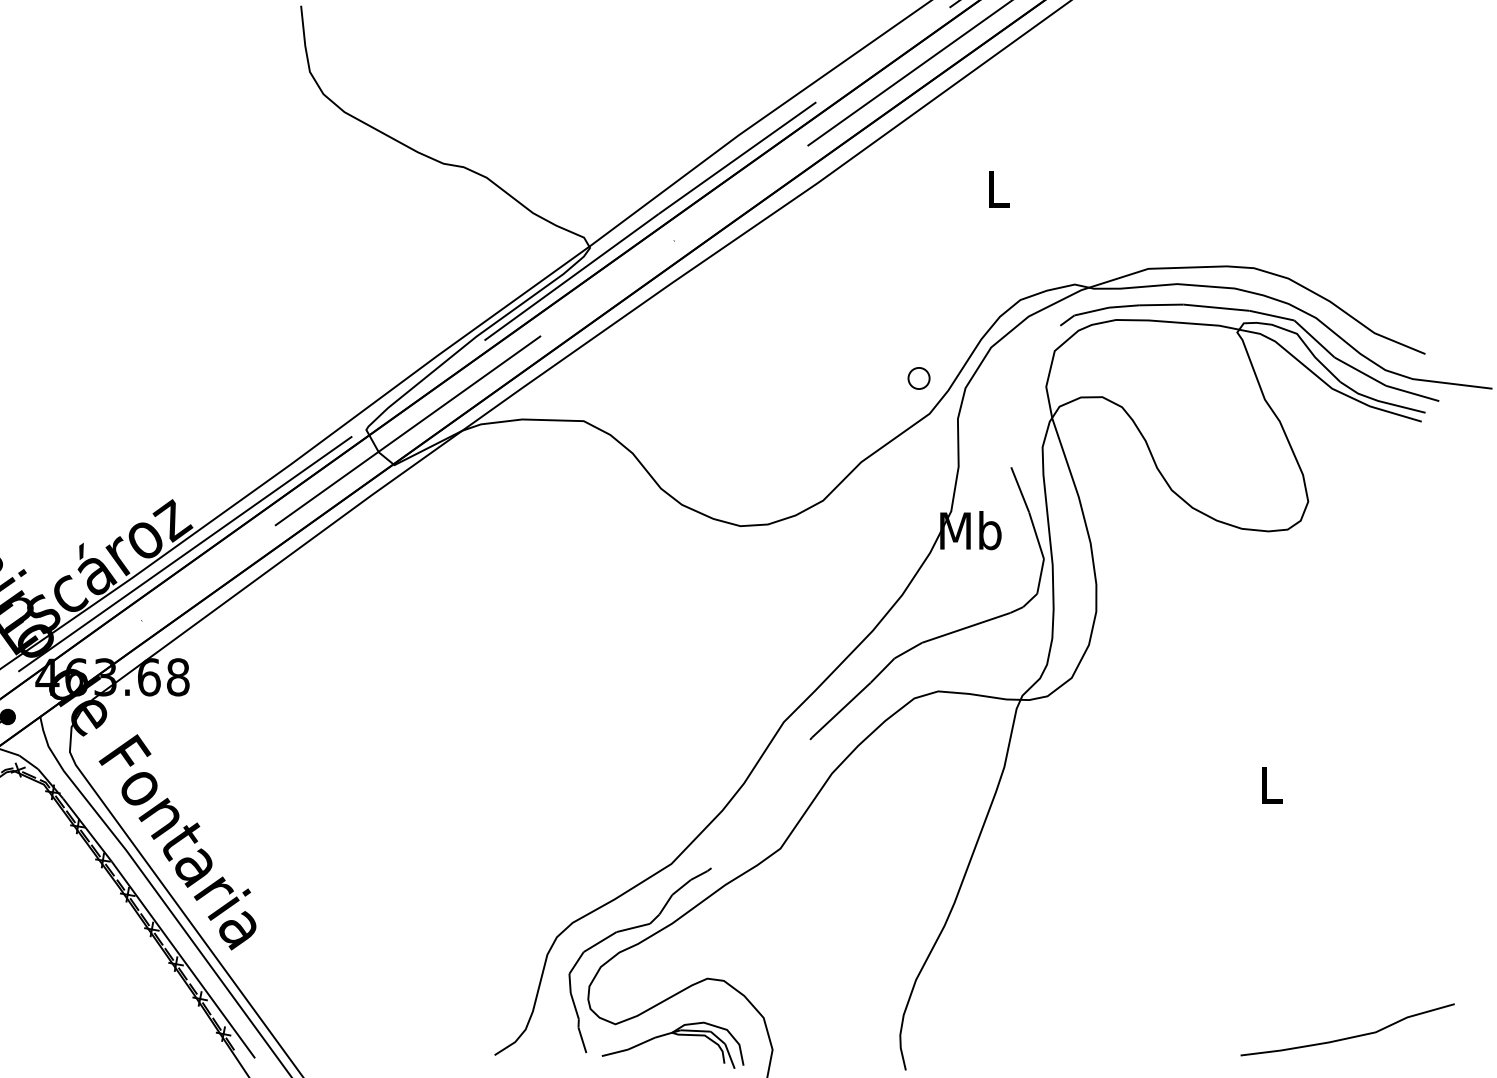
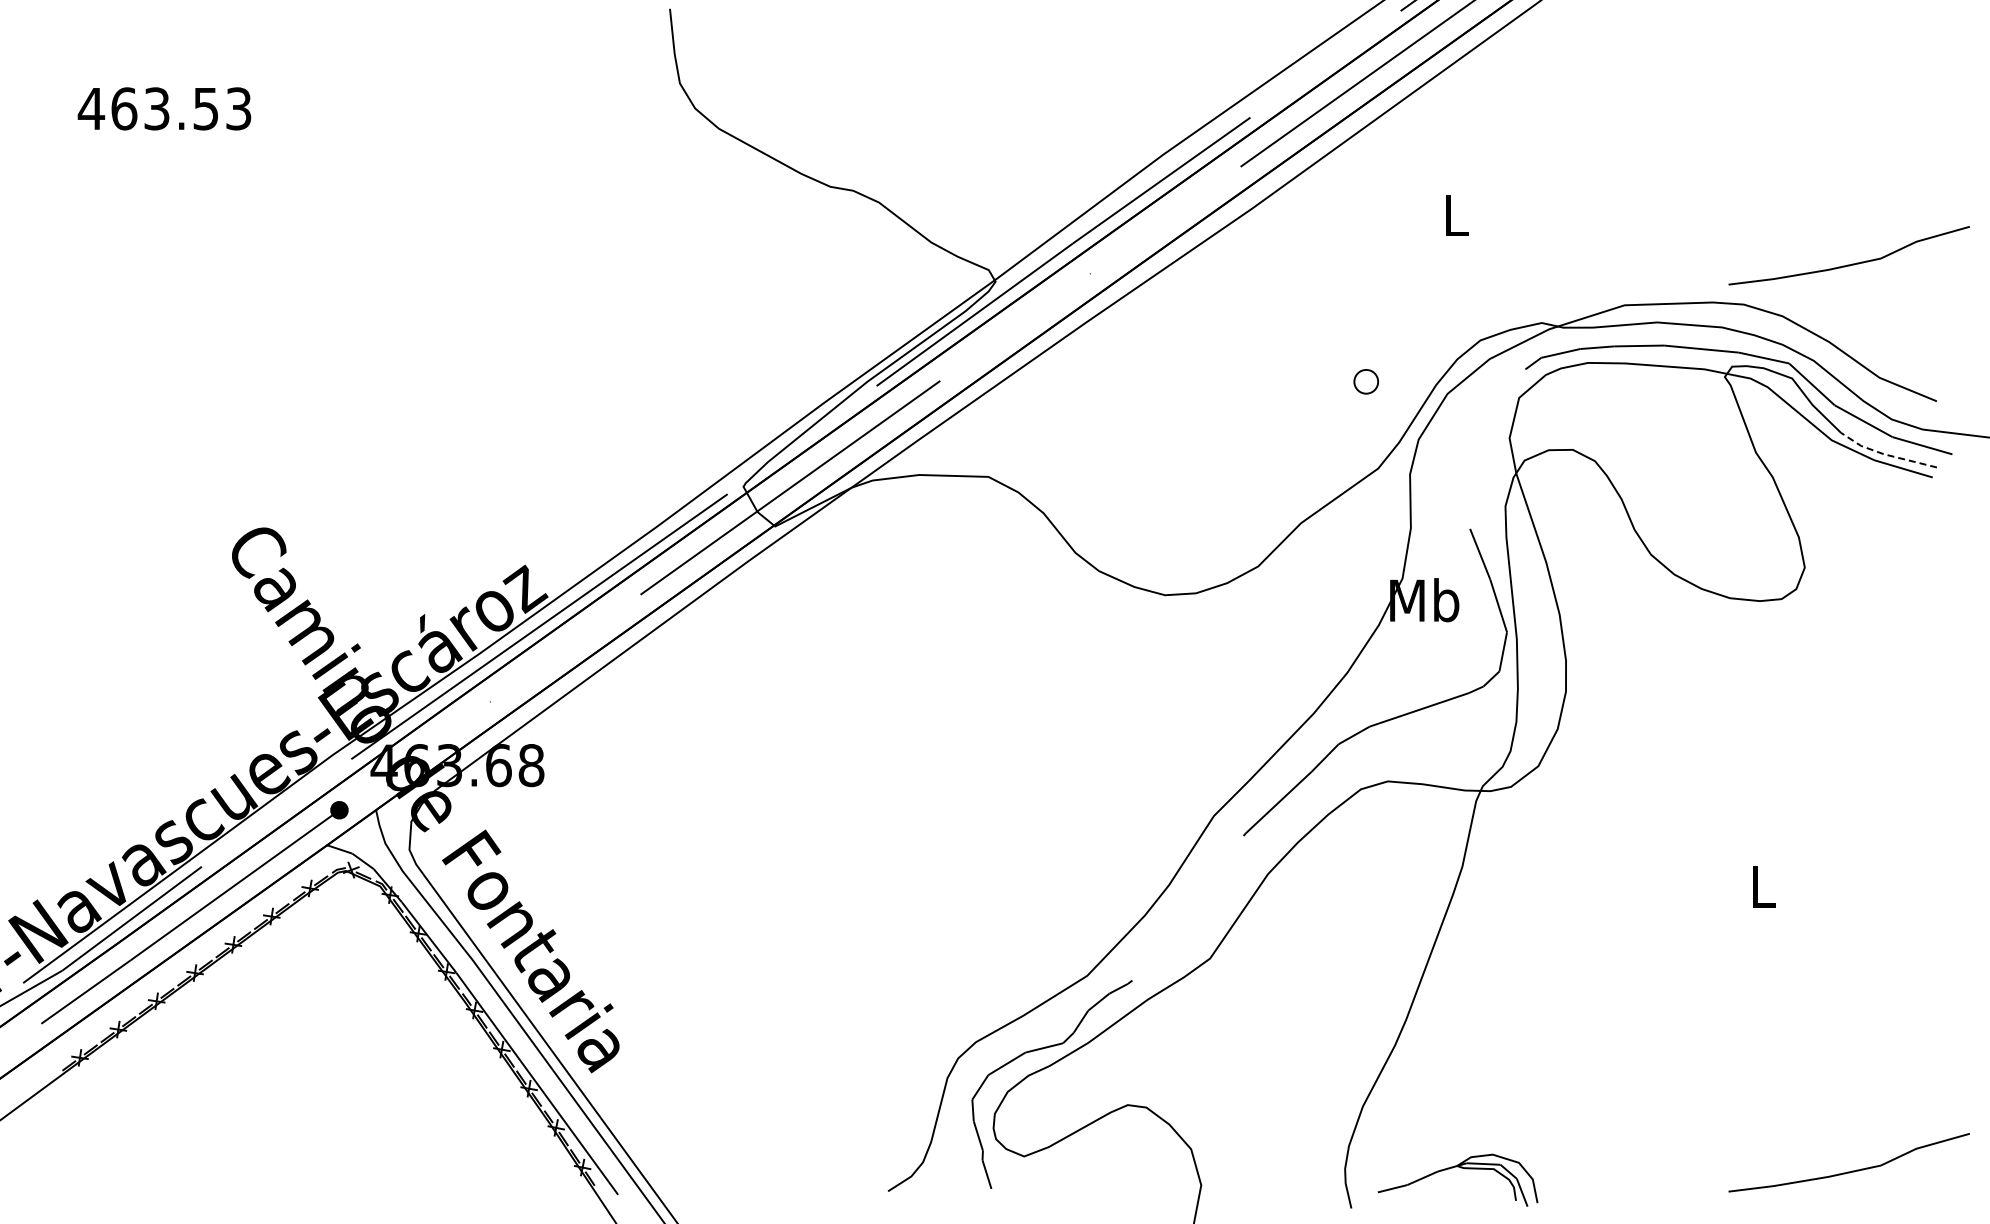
curve: (1350, 231) -> (1852, 263), added
part: (918, 378) -> (1365, 381), moved
line: (1378, 401) -> (1884, 454), solid -> dashed
part: (676, 1034) -> (1461, 1168), moved

